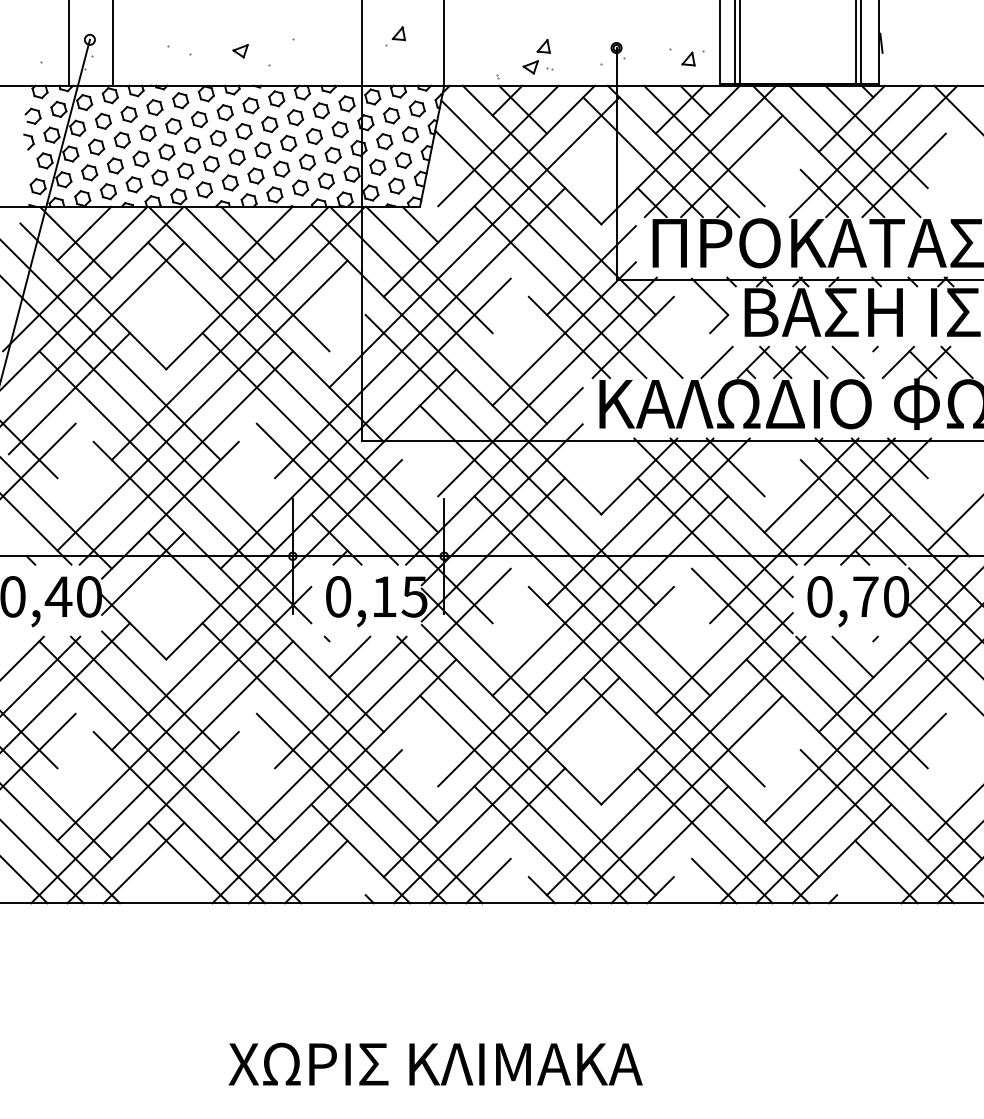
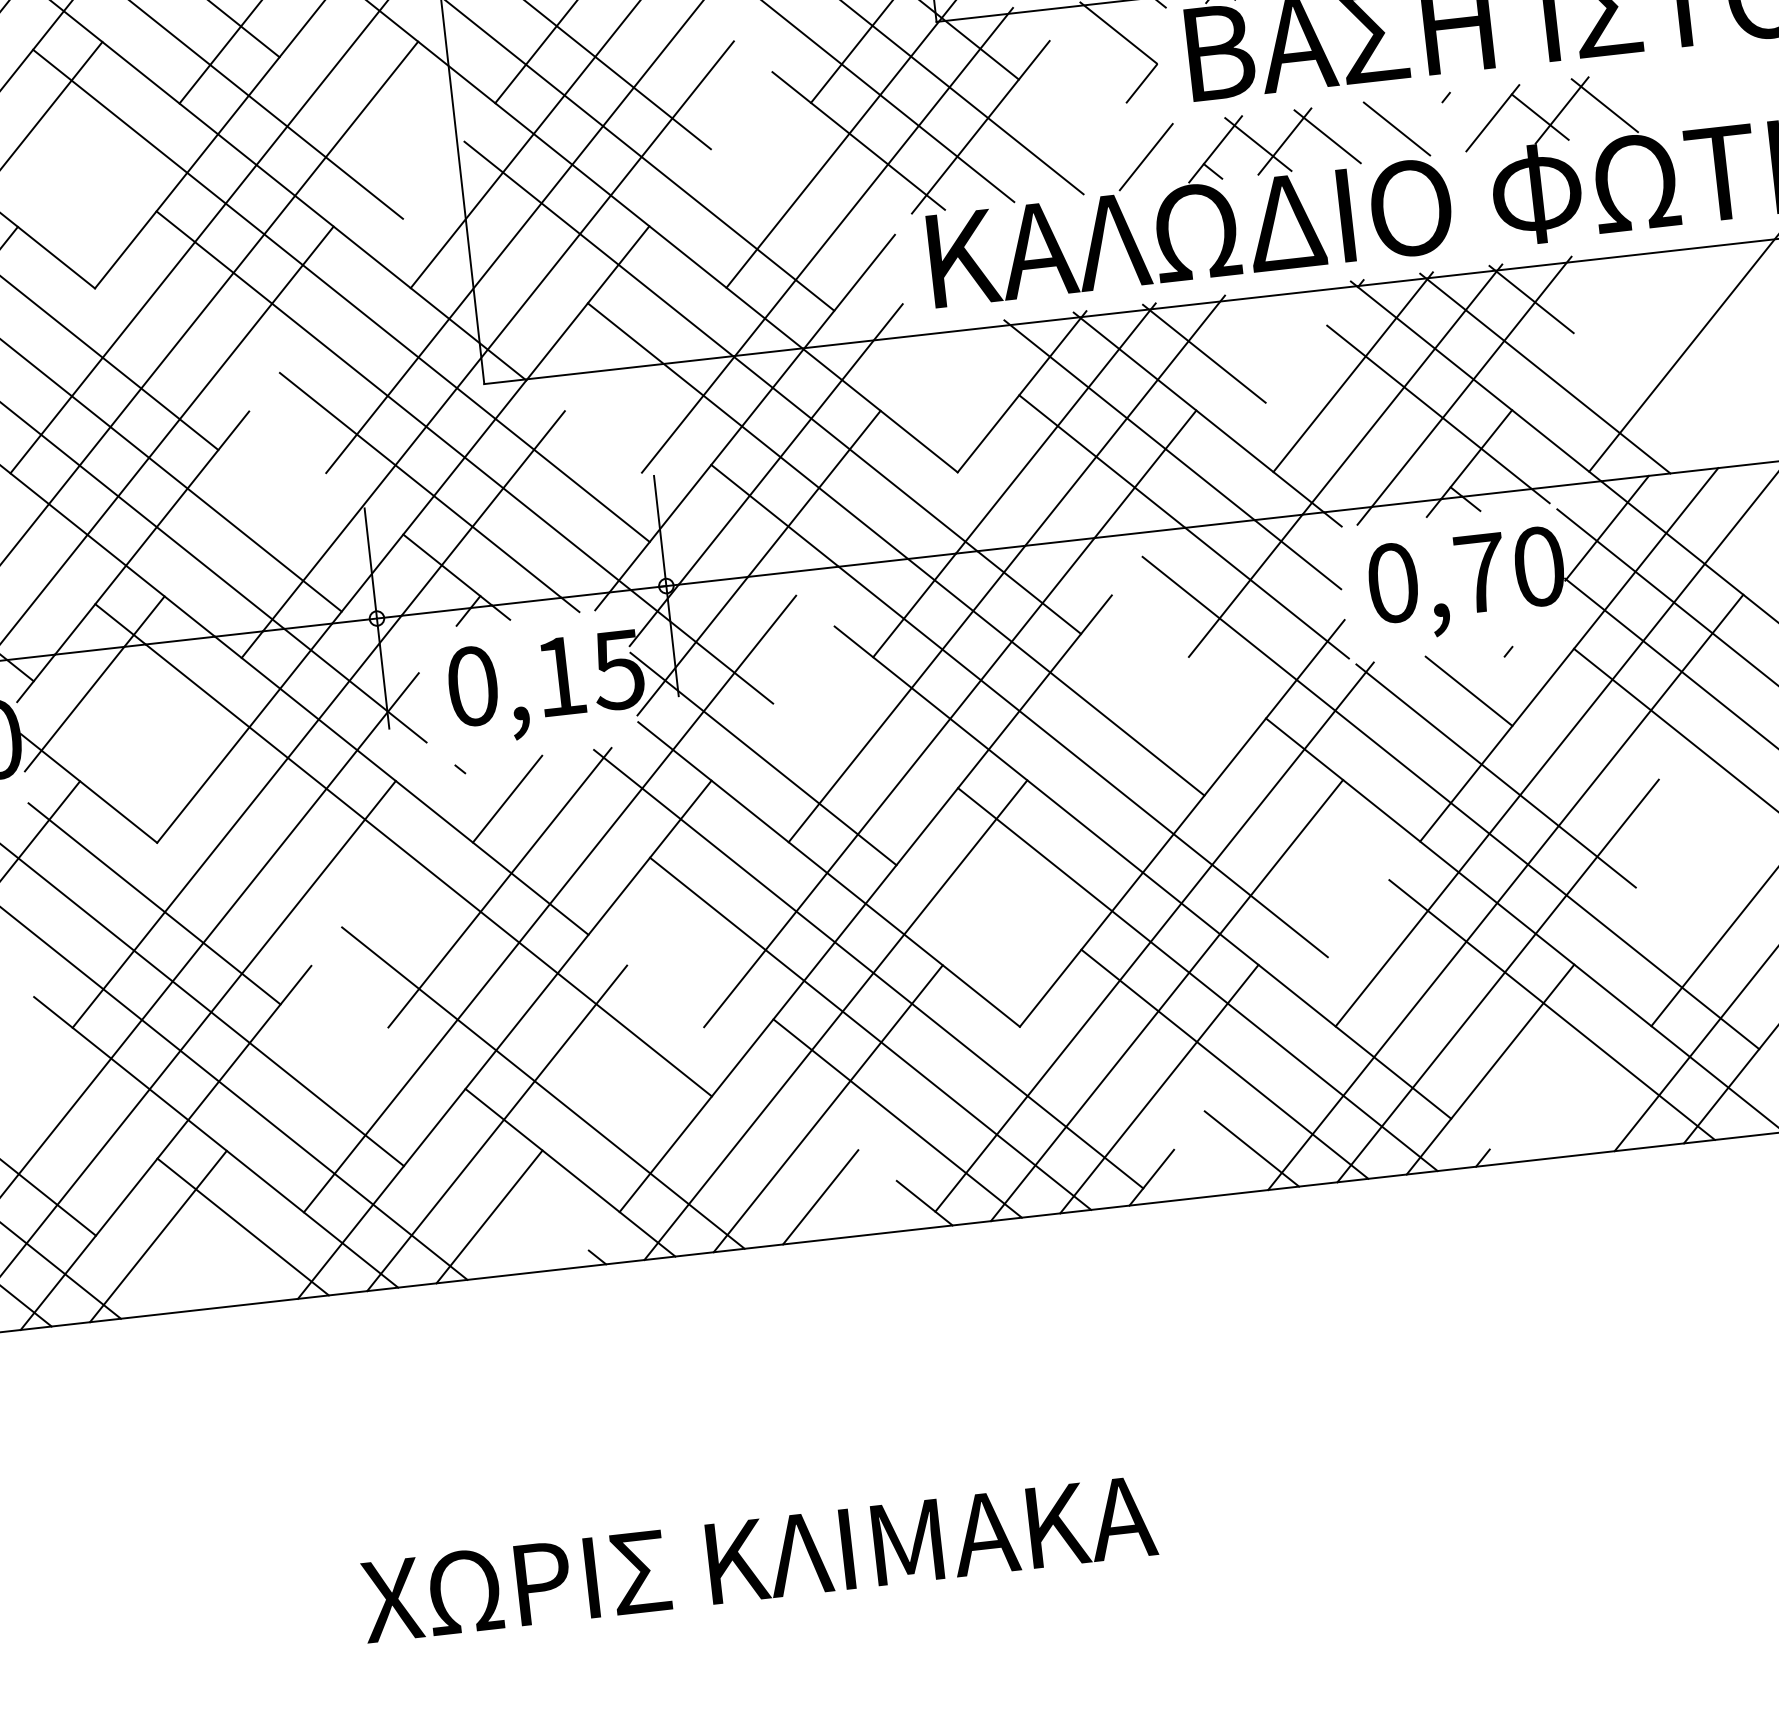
line: (723, 644) -> (1218, 694), removed
line: (342, 763) -> (516, 1003), removed
line: (886, 871) -> (1579, 1093), removed

